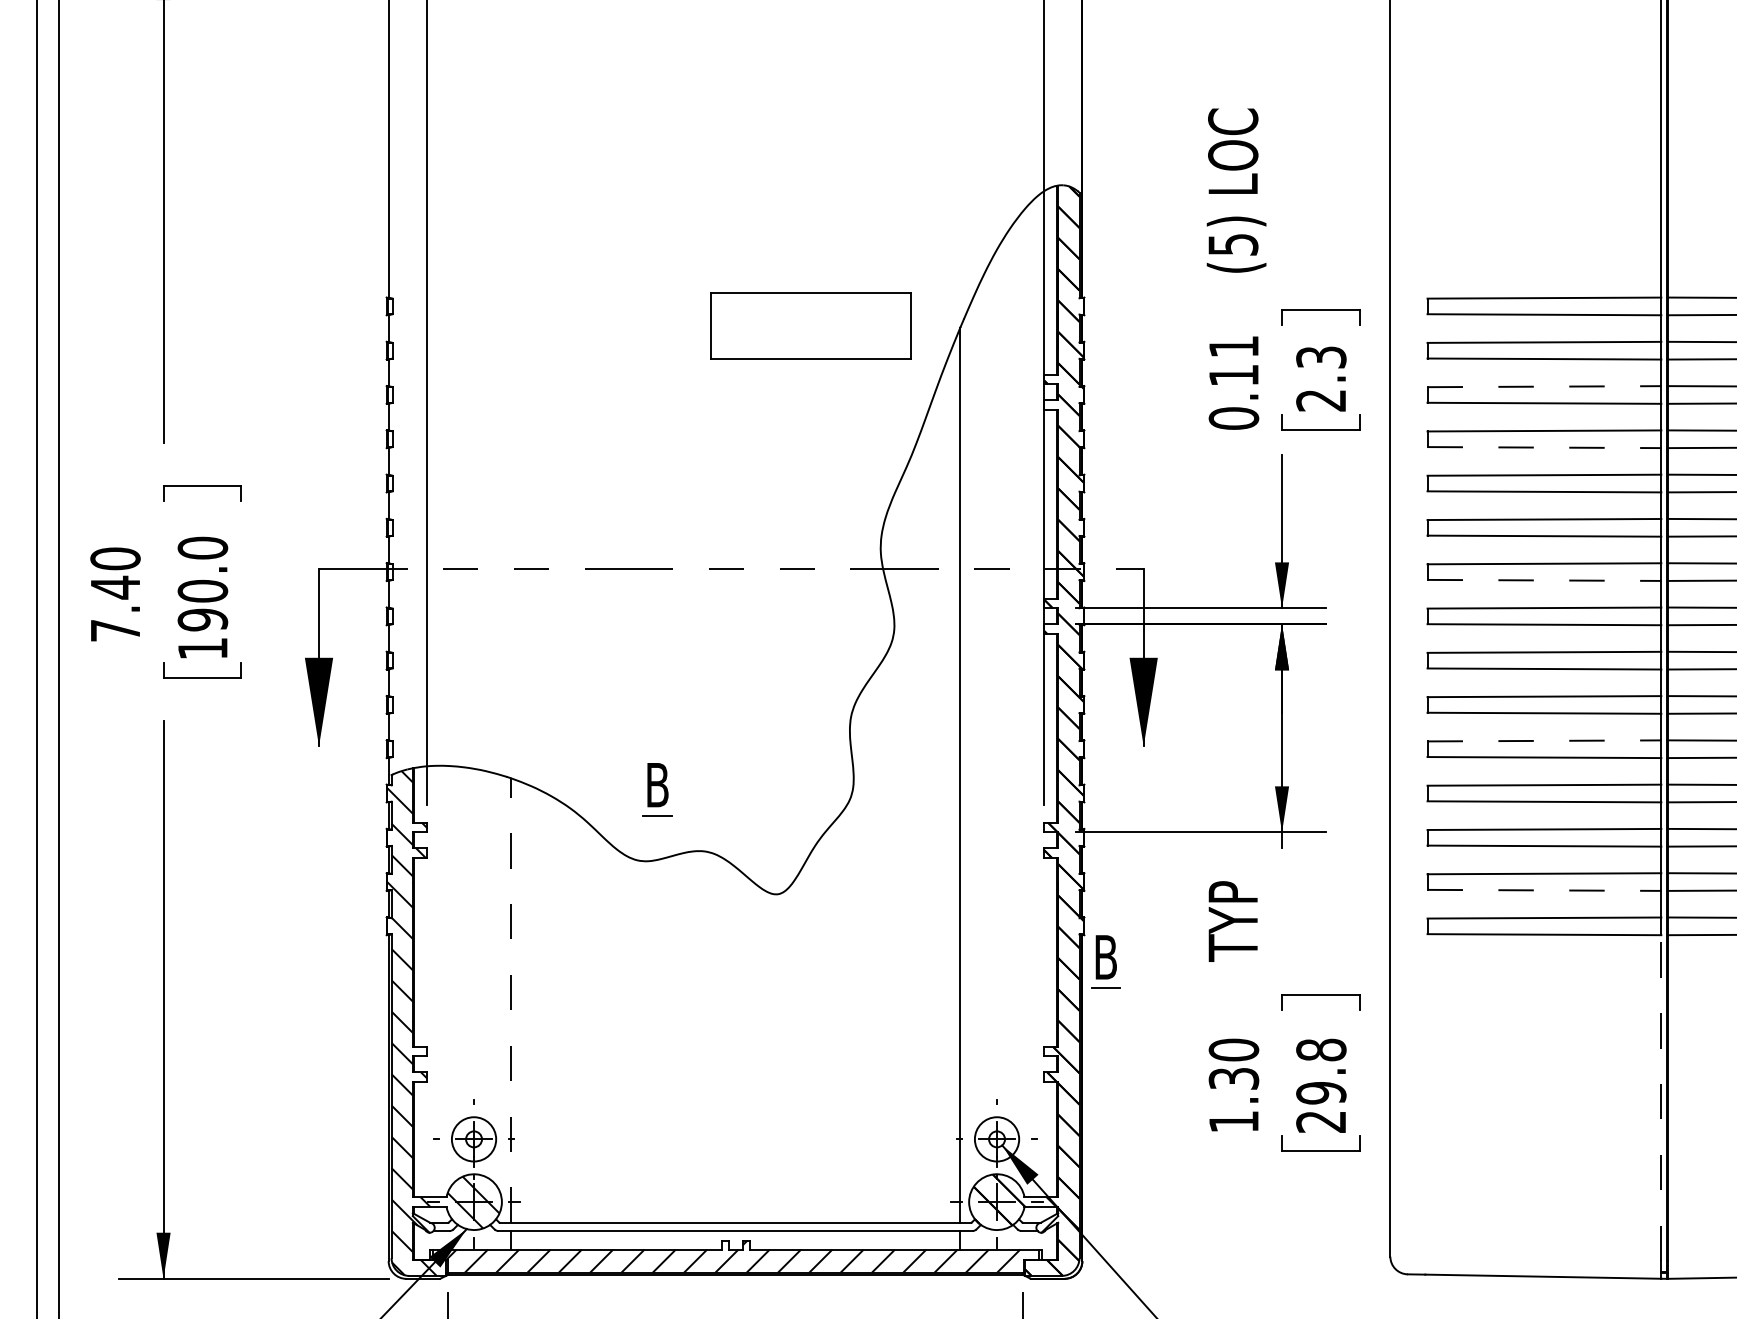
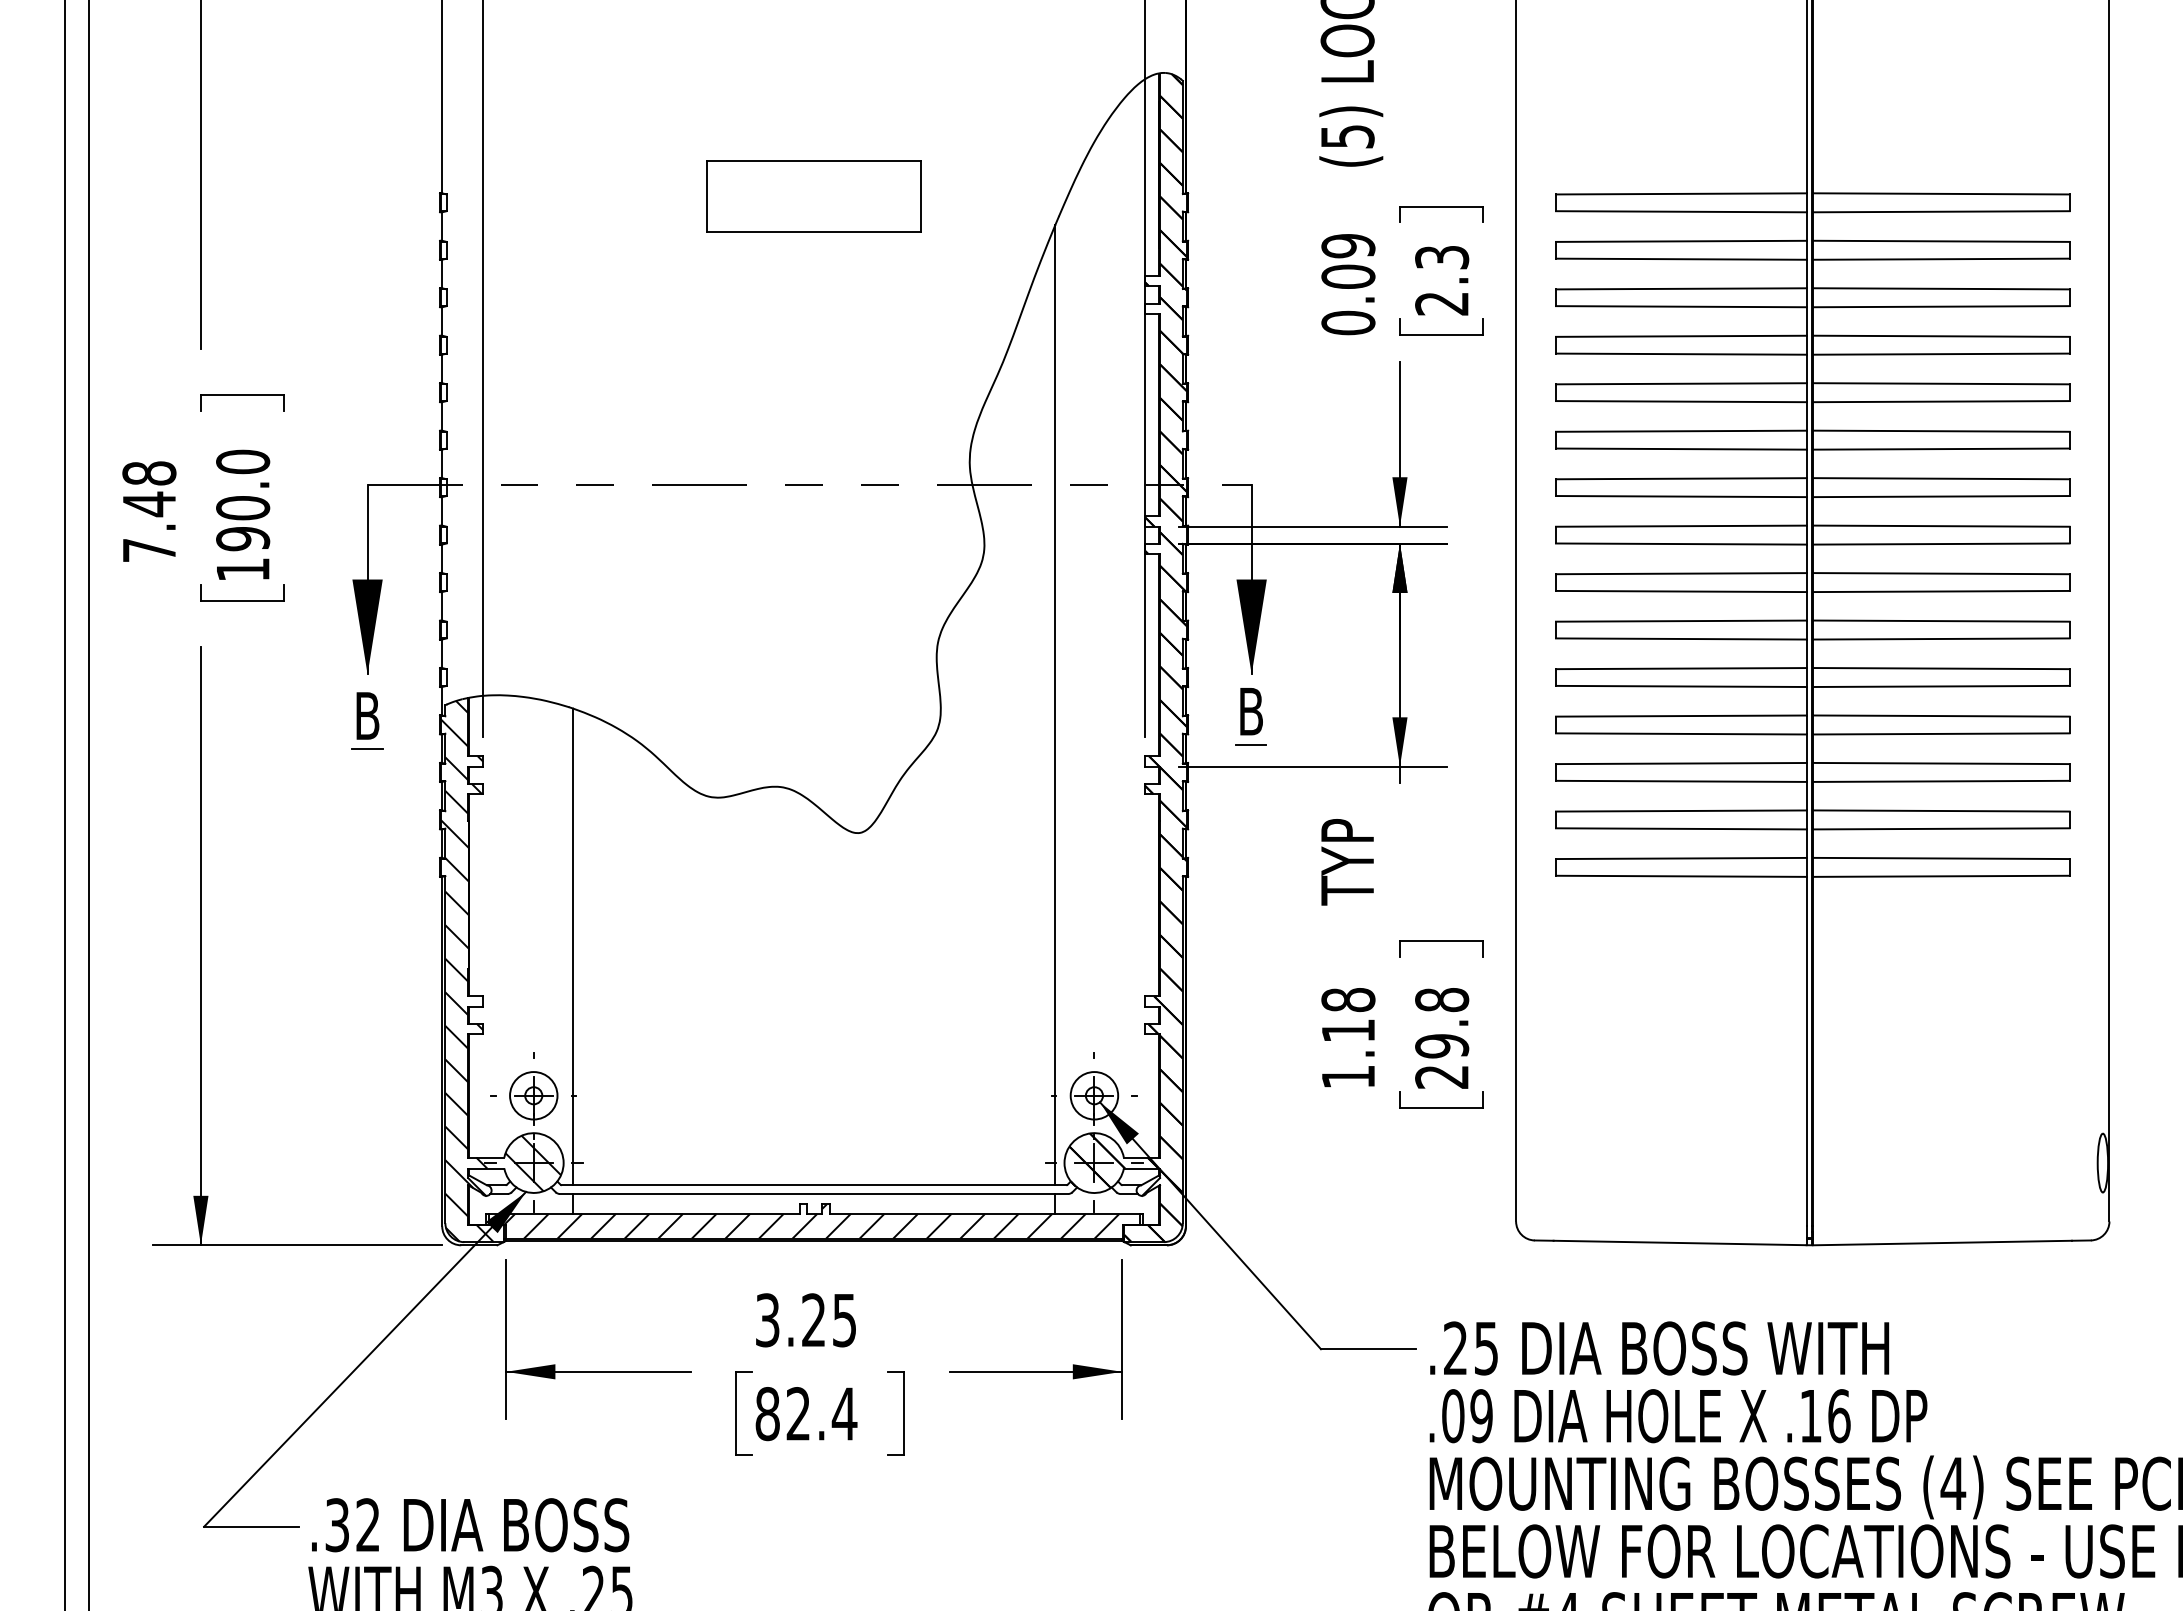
part: (810, 325) -> (813, 196), moved
text: (1234, 361) -> (1348, 261), 0.11 -> 0.09
line: (1544, 386) -> (1681, 288), dashed -> solid
line: (1544, 447) -> (1681, 354), dashed -> solid
text: (115, 558) -> (149, 473), 7.40 -> 7.48
line: (1544, 580) -> (1681, 496), dashed -> solid
line: (1544, 740) -> (1681, 668), dashed -> solid
part: (657, 789) -> (367, 720), moved
line: (1544, 890) -> (1681, 828), dashed -> solid
part: (1105, 961) -> (1250, 716), moved
line: (511, 1000) -> (573, 946), dashed -> solid
text: (1234, 1063) -> (1348, 1014), 1.30 -> 1.18
line: (1661, 1098) -> (1806, 1051), dashed -> solid

